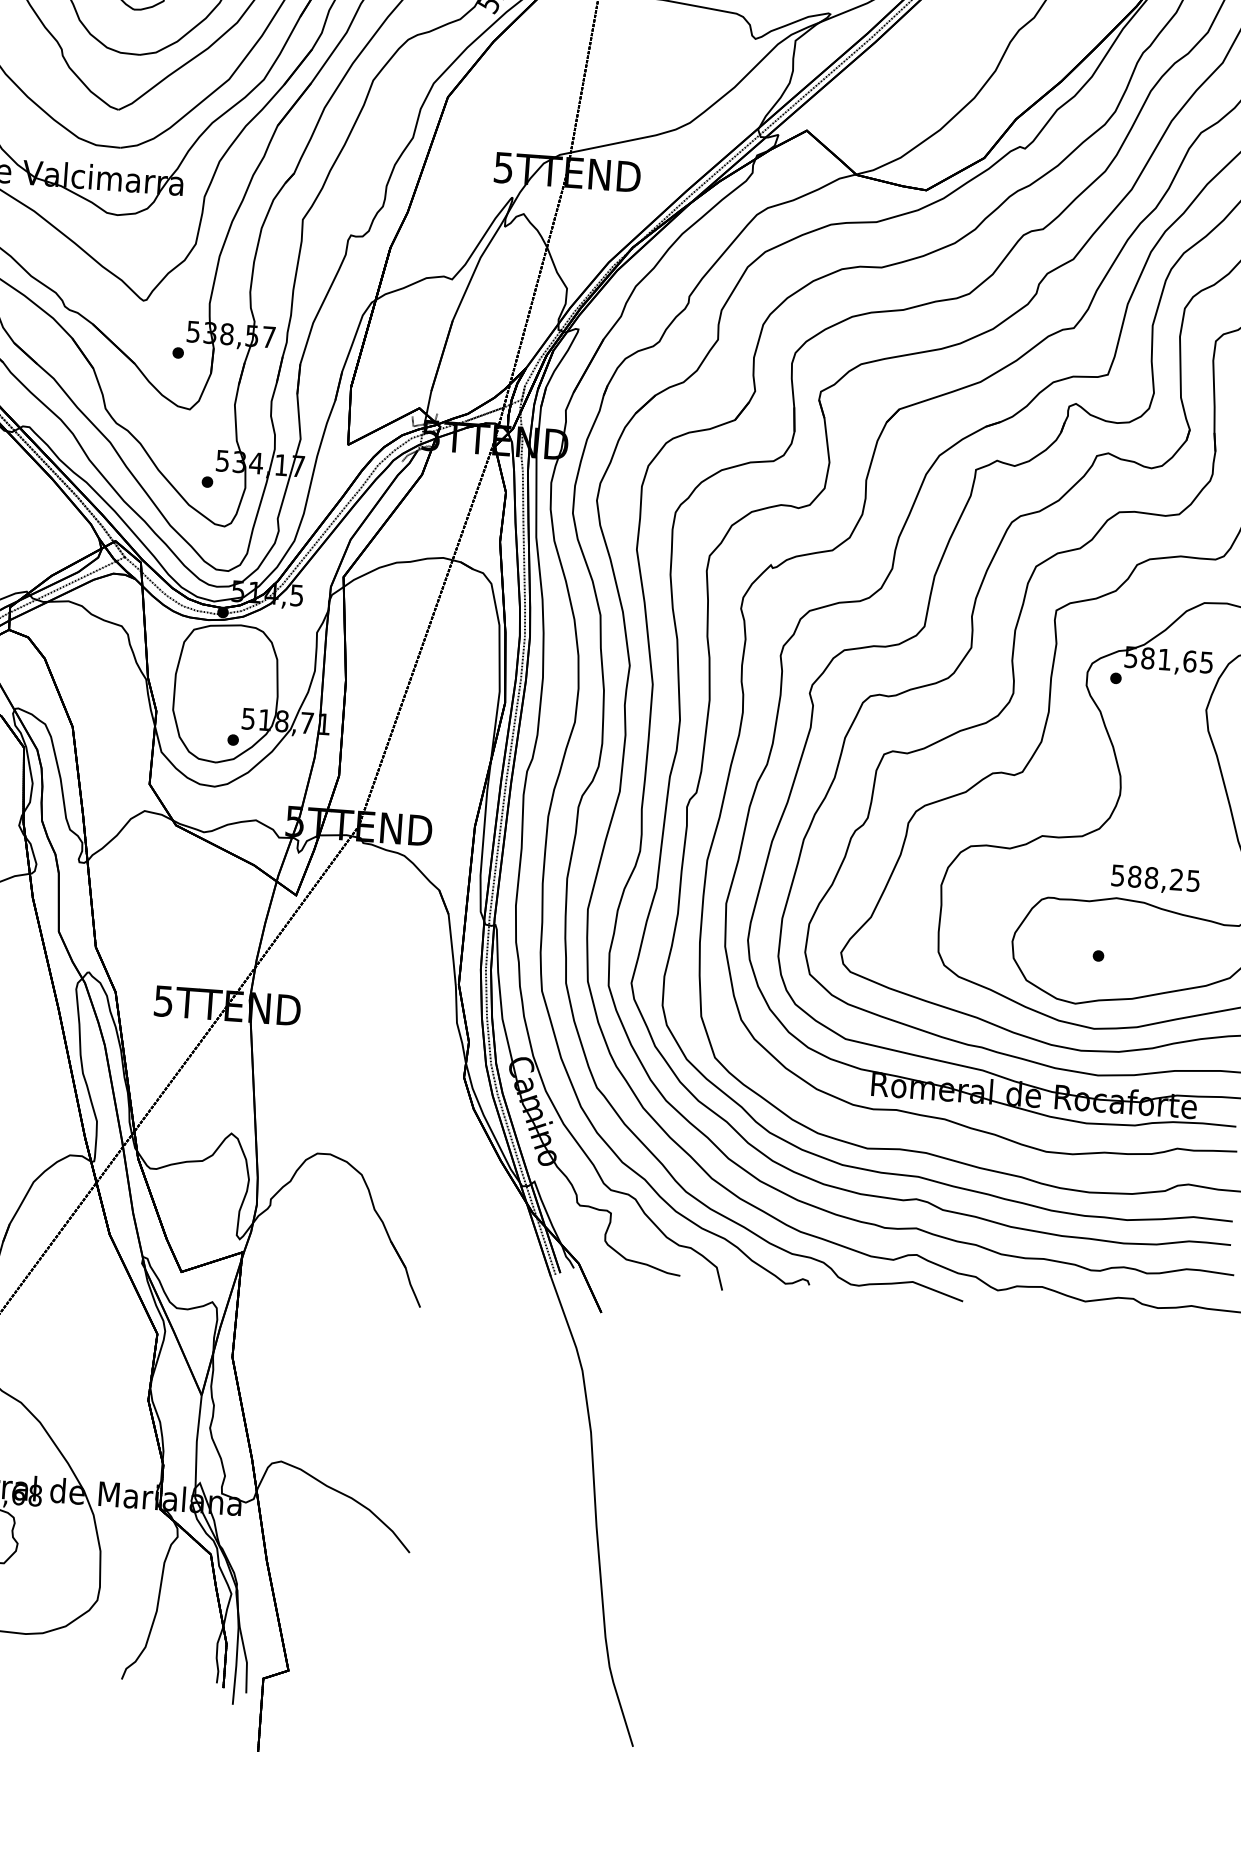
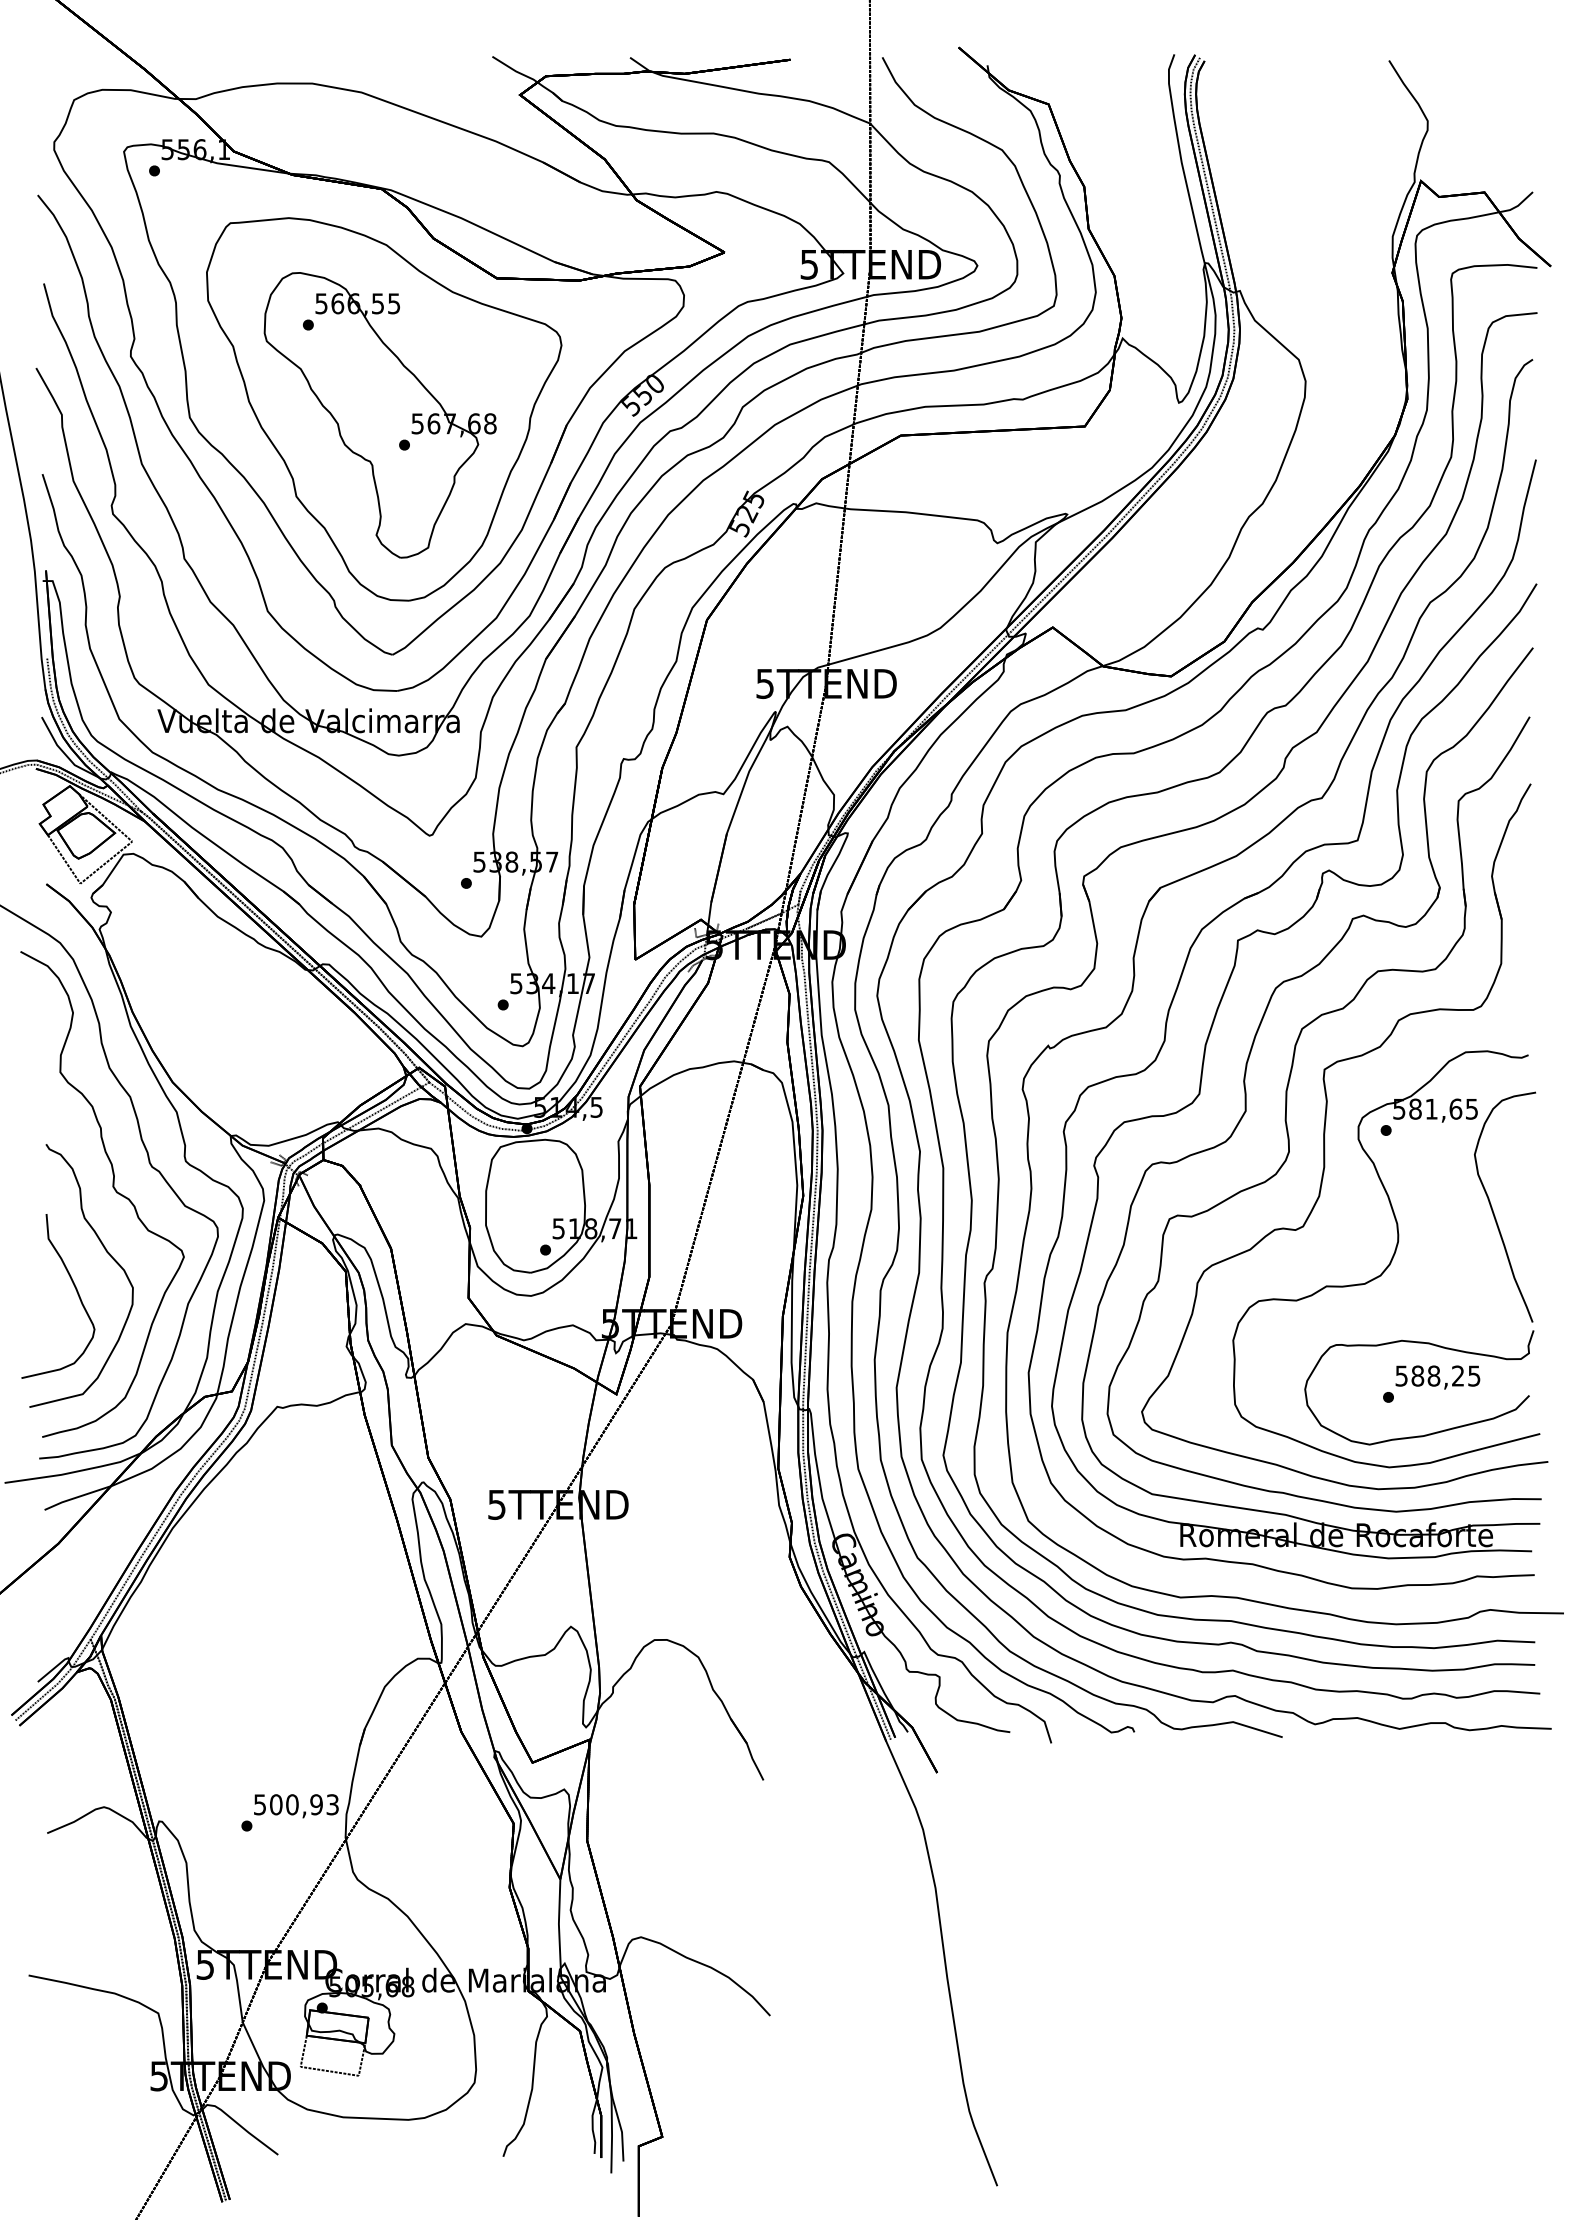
text: (1155, 879) -> (1437, 1377), moved

